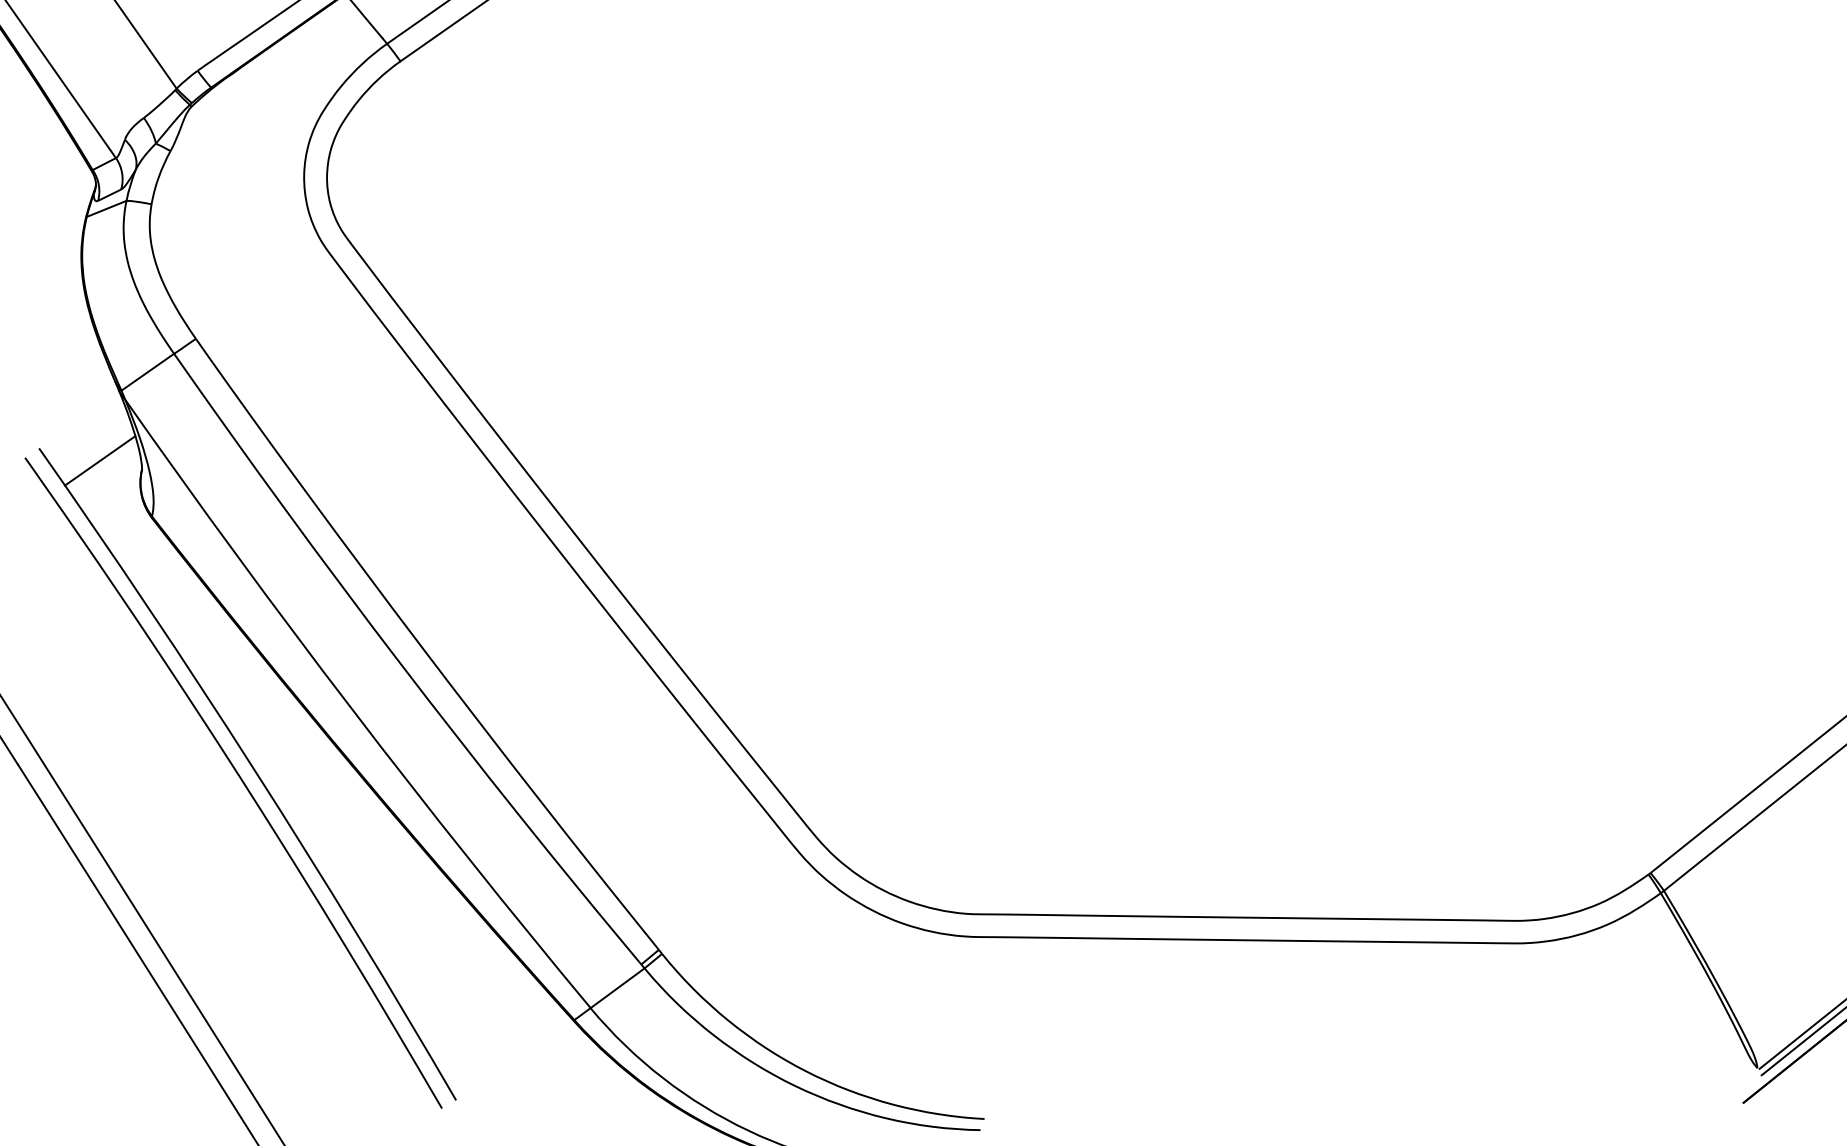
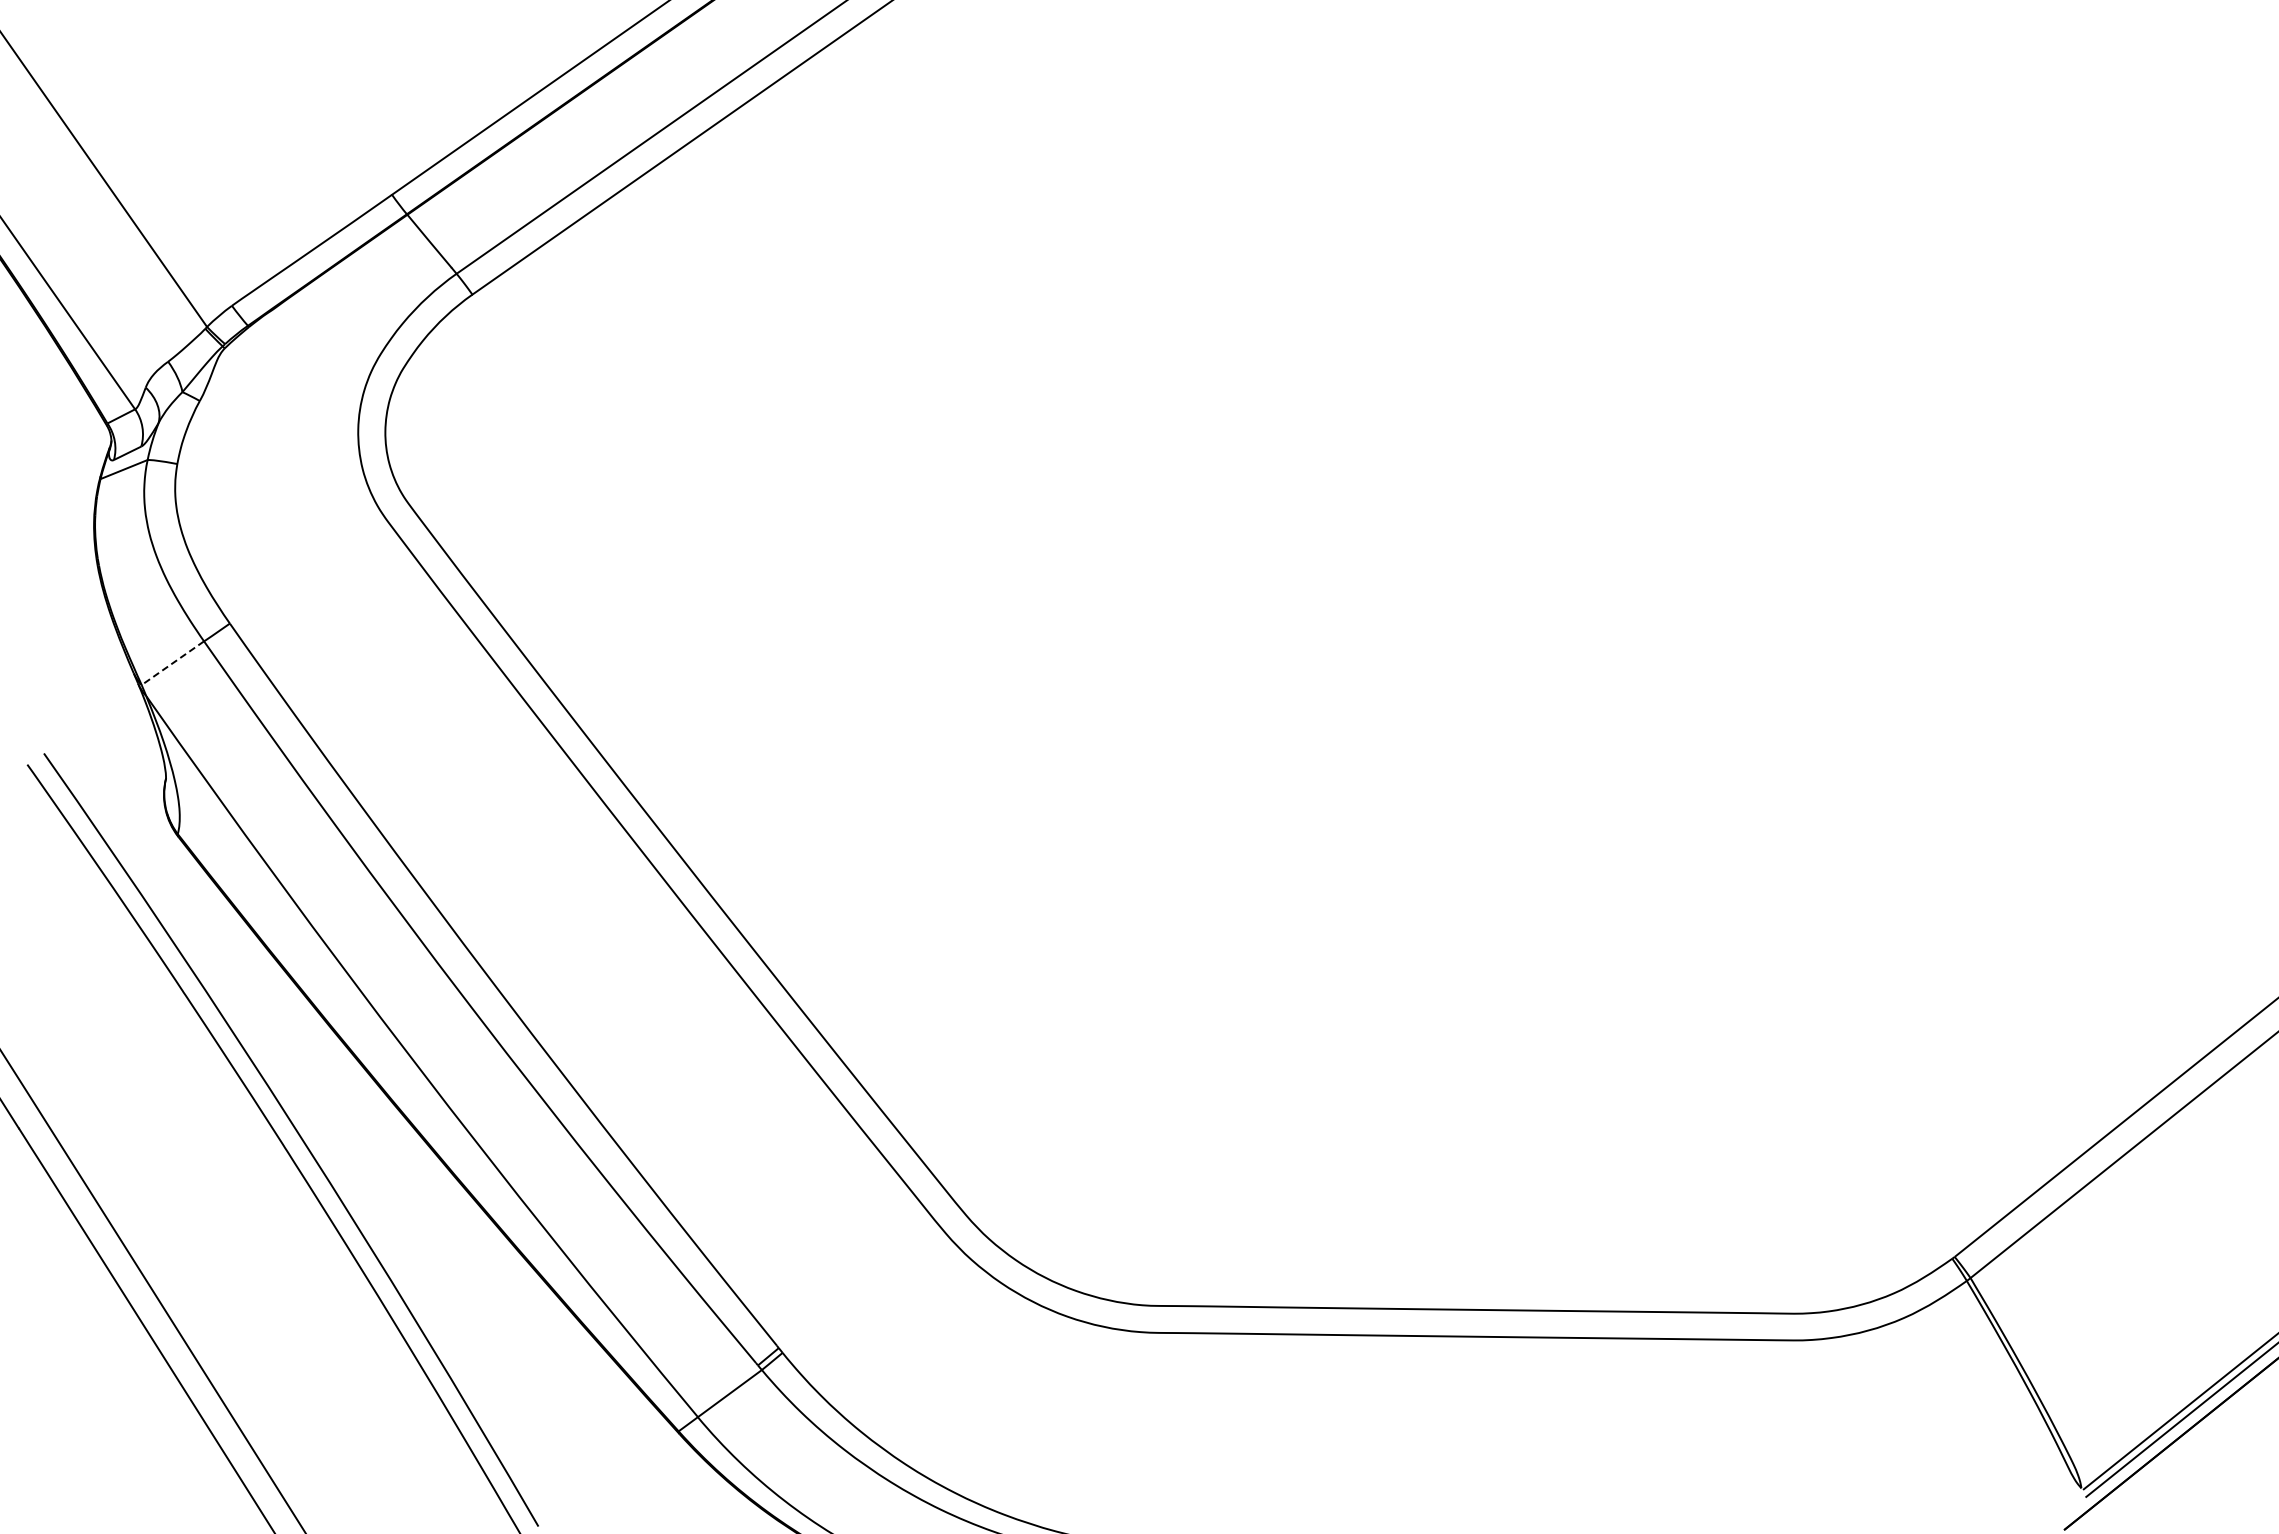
line: (147, 372) -> (172, 663), solid -> dashed
line: (100, 461) -> (116, 768), removed

